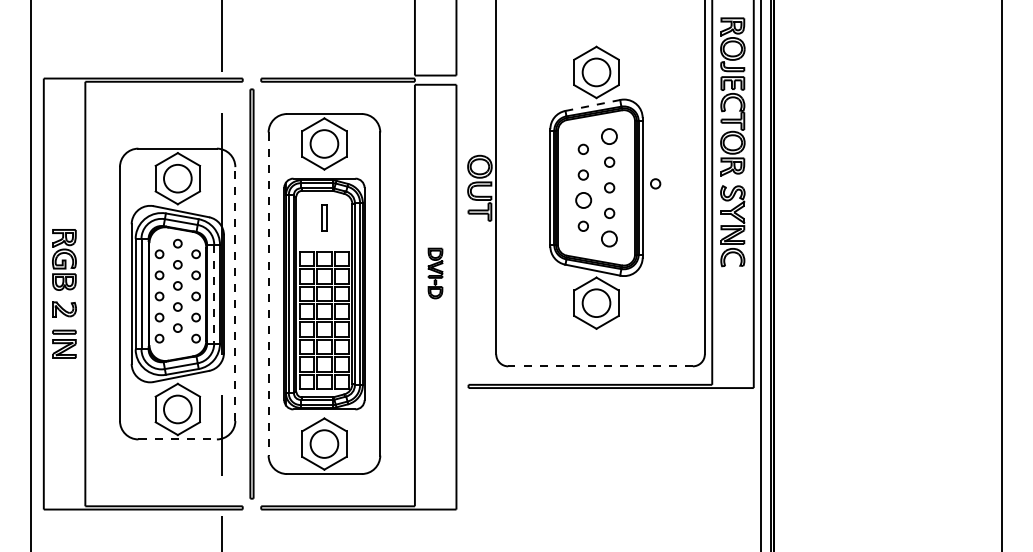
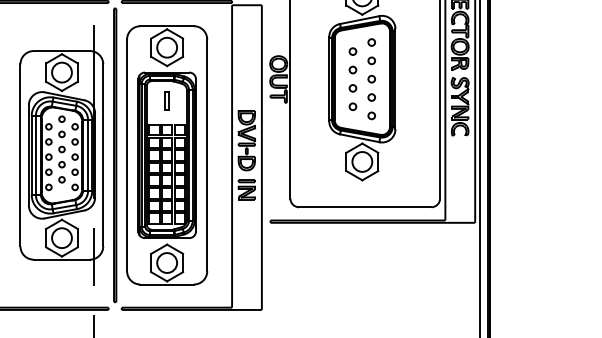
line: (593, 105) -> (360, 20), dashed -> solid
part: (609, 136) -> (371, 42), size x0.62
part: (655, 183) -> (404, 76), removed
part: (582, 200) -> (352, 88), size x0.62
part: (609, 238) -> (371, 115), size x0.62
part: (435, 273) -> (246, 140), size x1.67
line: (214, 294) -> (88, 155), dashed -> solid
line: (235, 294) -> (103, 155), dashed -> solid
line: (268, 294) -> (127, 155), dashed -> solid
part: (435, 341) -> (246, 189), added
line: (600, 366) -> (365, 207), dashed -> solid
line: (178, 439) -> (62, 259), dashed -> solid

